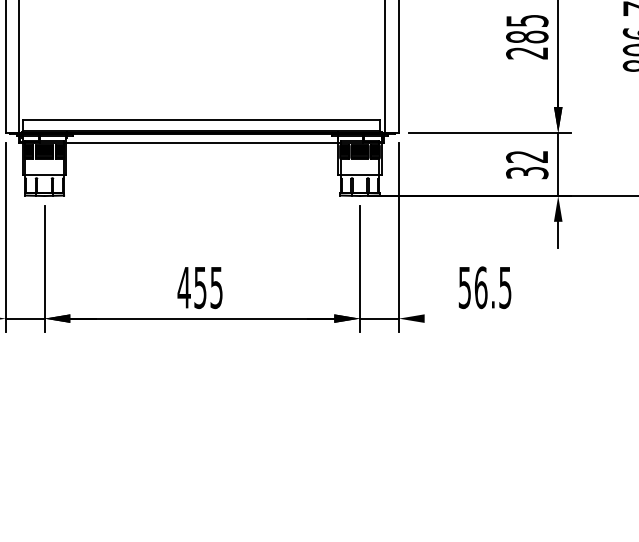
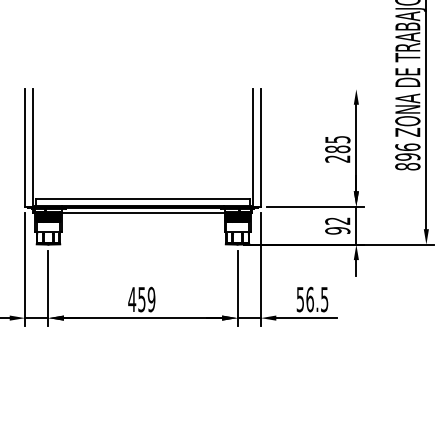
text: (526, 172) -> (337, 230), 32 -> 92
text: (216, 285) -> (151, 298), 455 -> 459
line: (475, 319) -> (306, 318), added

